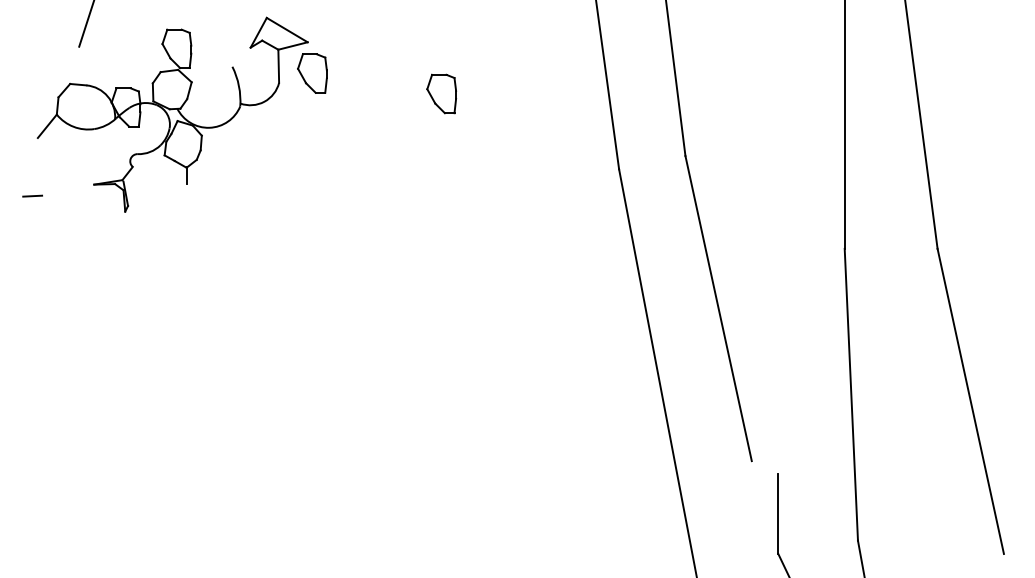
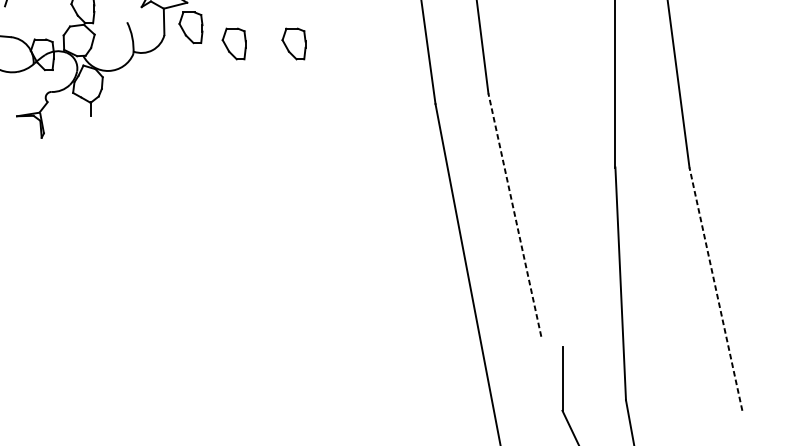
part: (366, 93) -> (234, 43), added
line: (718, 308) -> (514, 215), solid -> dashed
line: (970, 400) -> (715, 288), solid -> dashed

